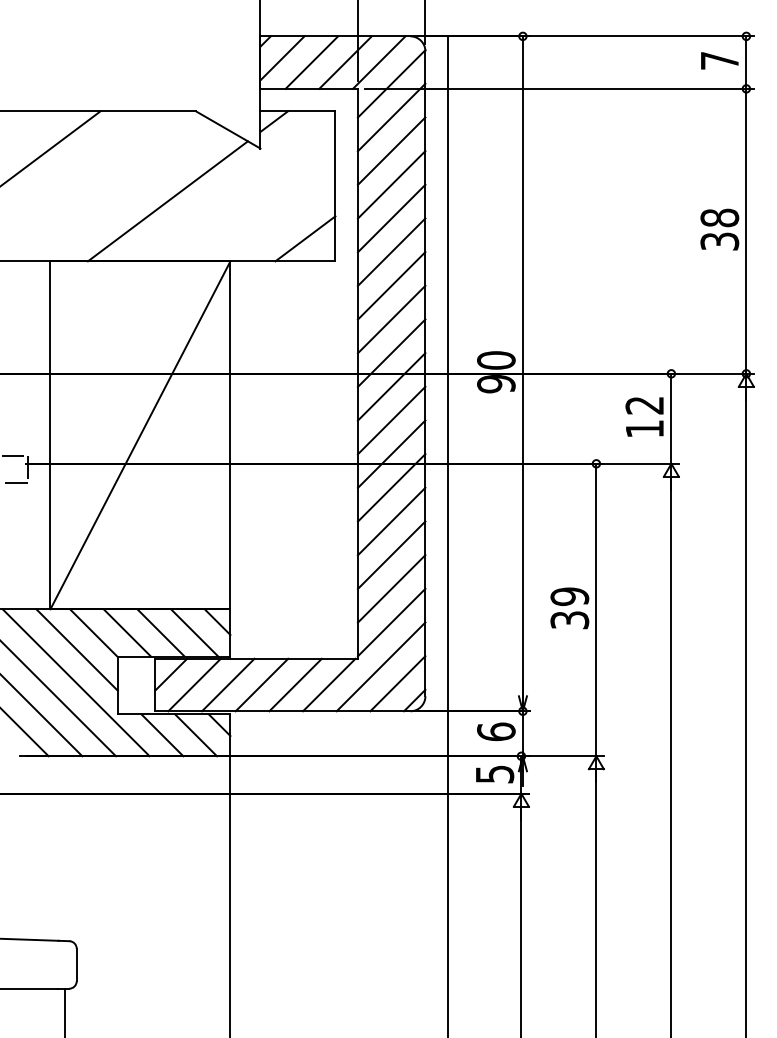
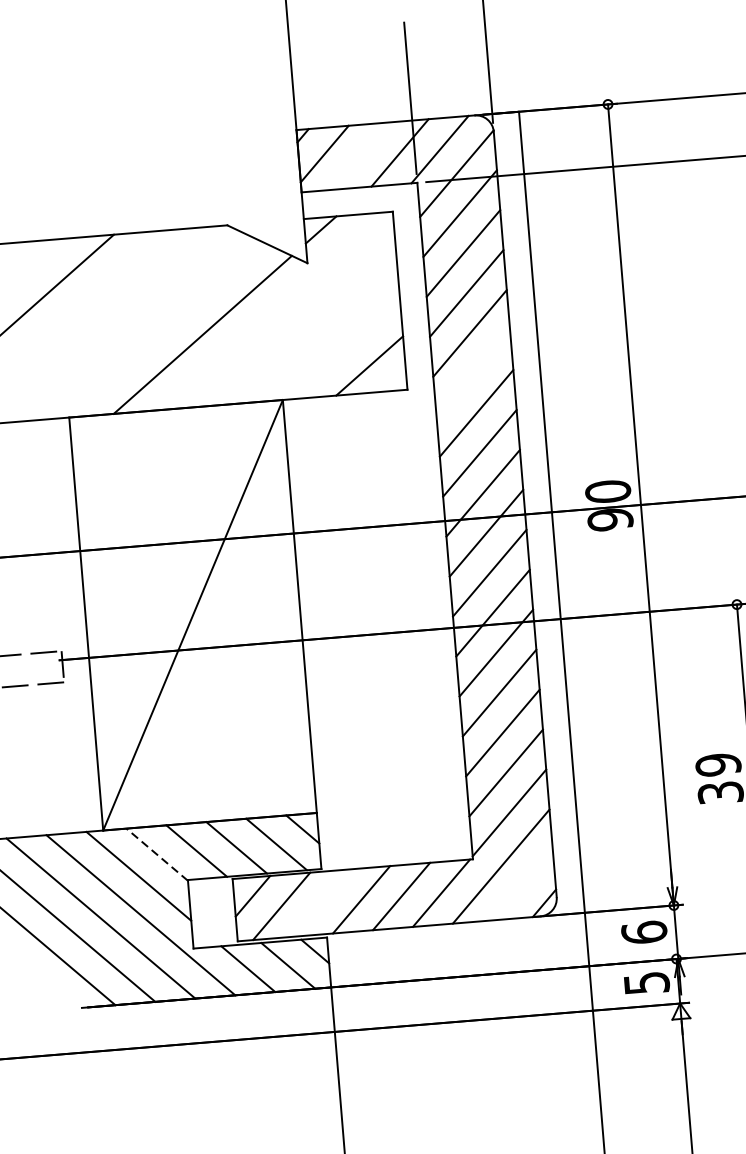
line: (311, 62) -> (359, 156), removed
line: (391, 251) -> (473, 372), removed
line: (94, 633) -> (157, 854), solid -> dashed
line: (397, 683) -> (522, 884), removed
line: (228, 684) -> (321, 902), removed

